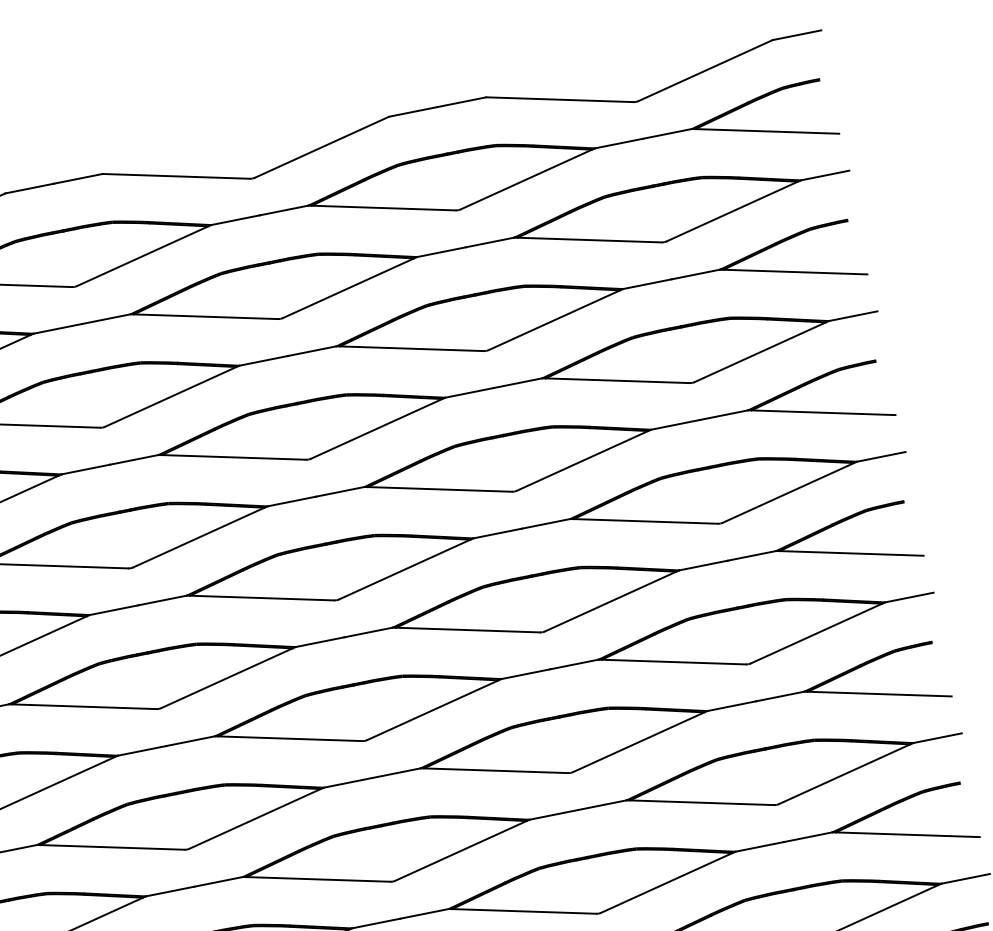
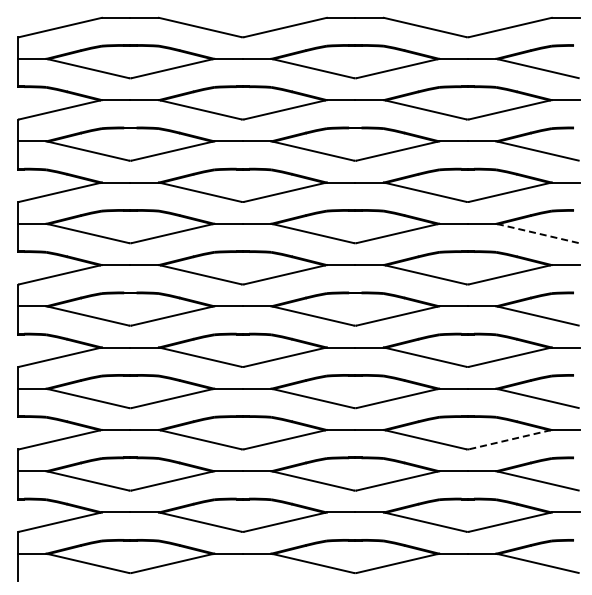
line: (821, 412) -> (537, 233), solid -> dashed
line: (847, 773) -> (511, 439), solid -> dashed

